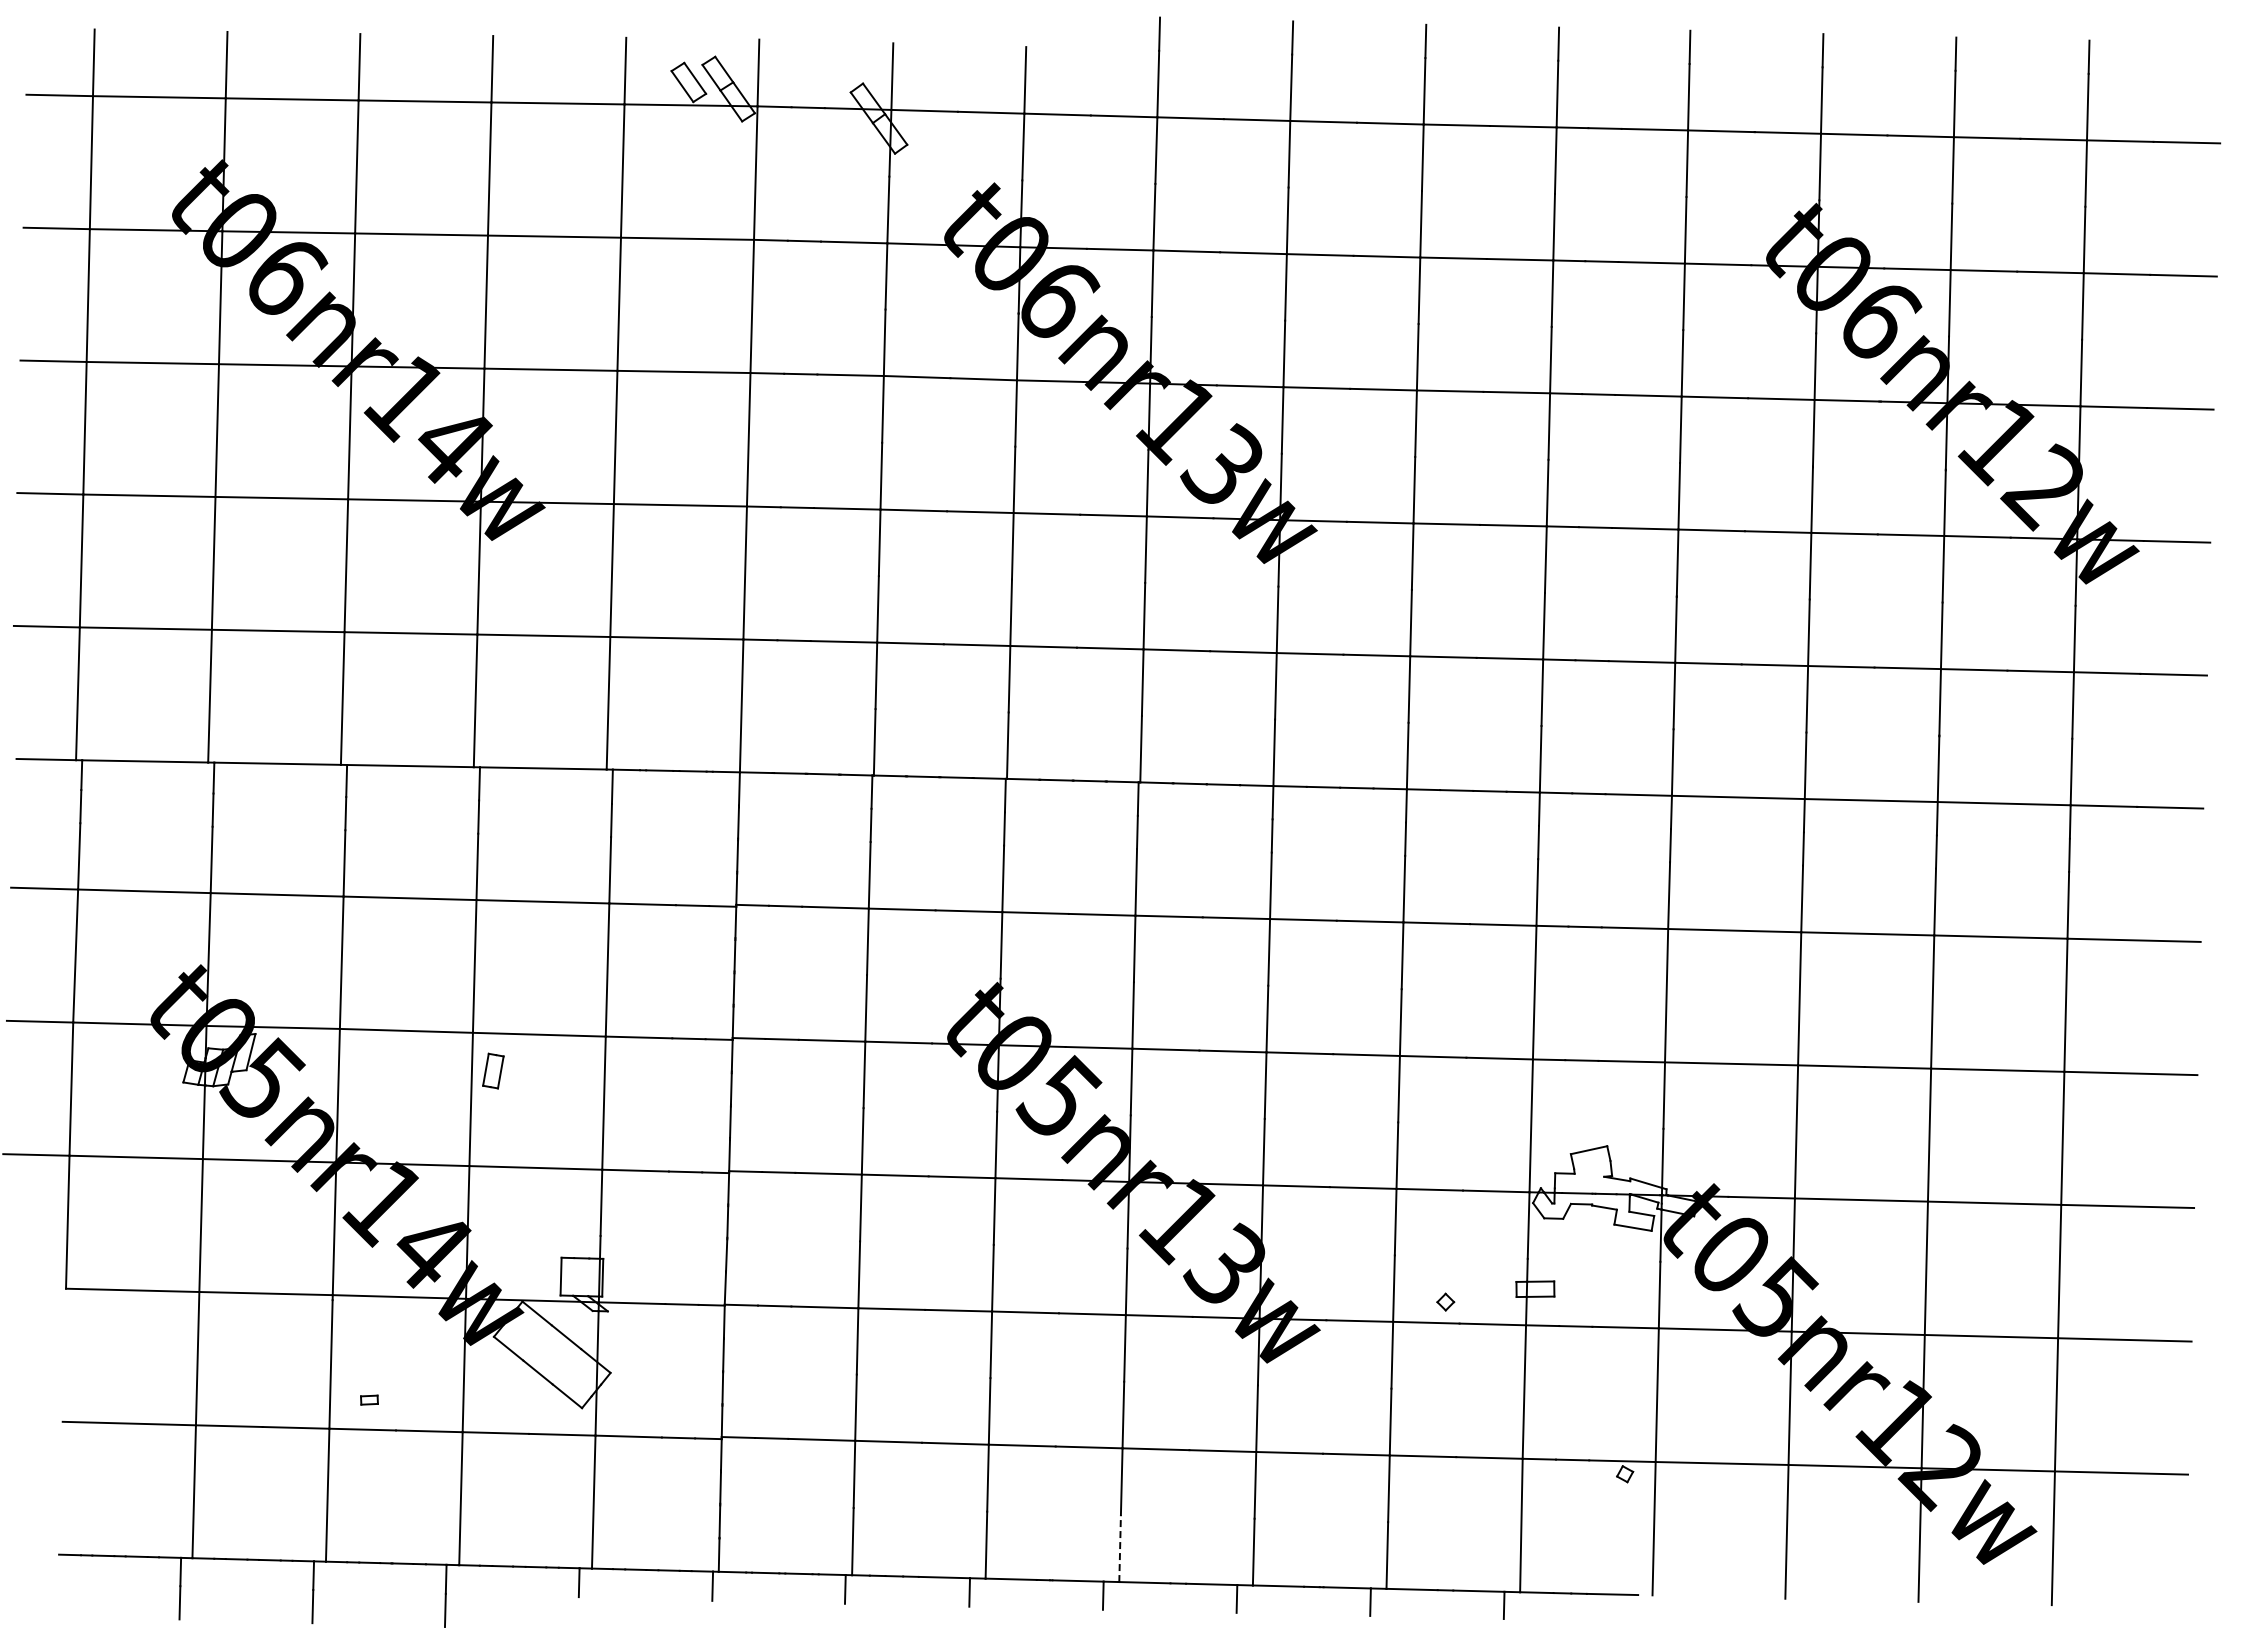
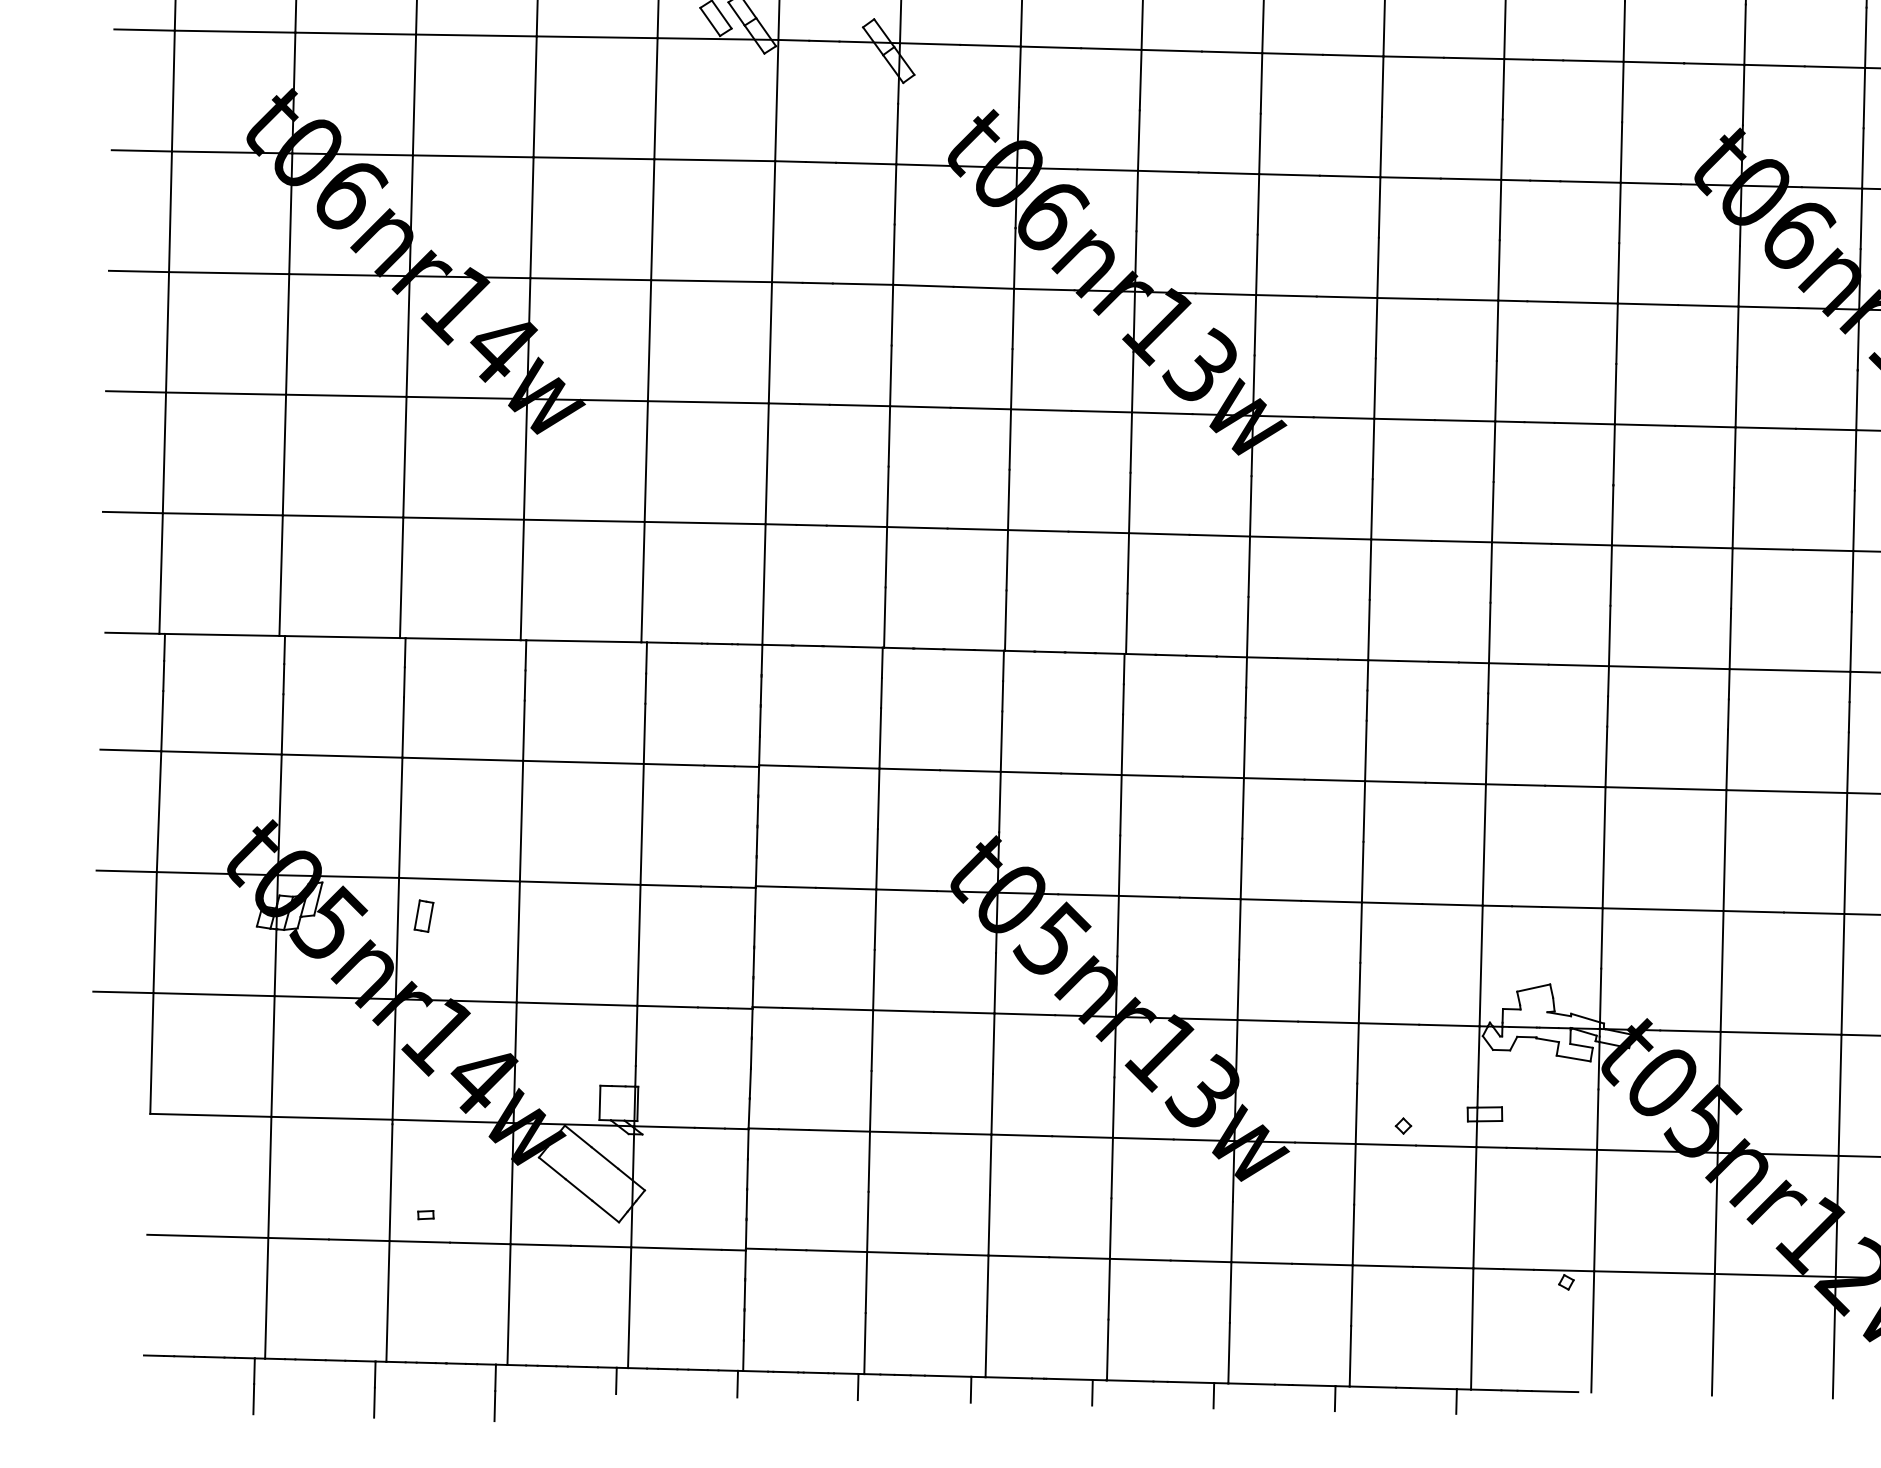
part: (493, 1070) -> (424, 915), moved
line: (1120, 1548) -> (1108, 1349), dashed -> solid

